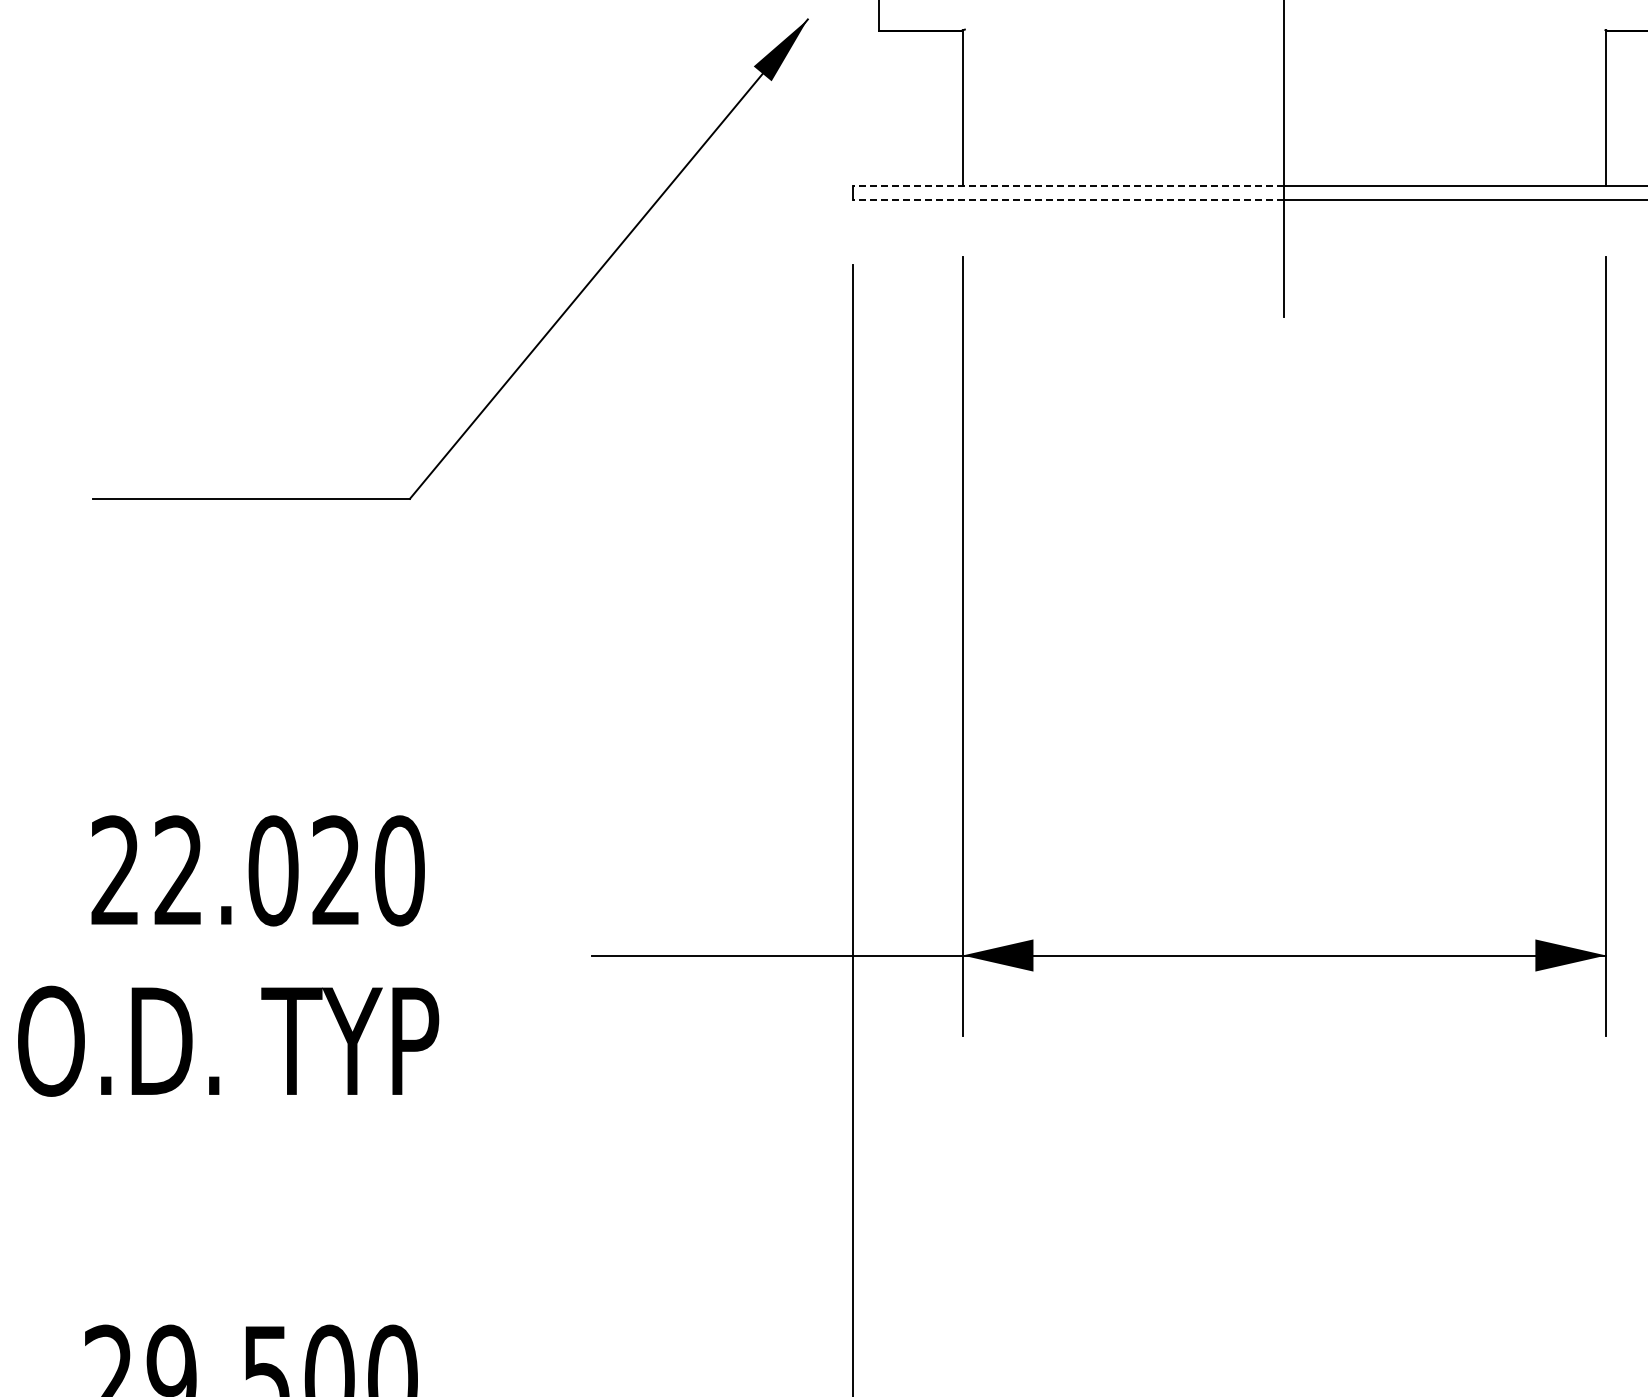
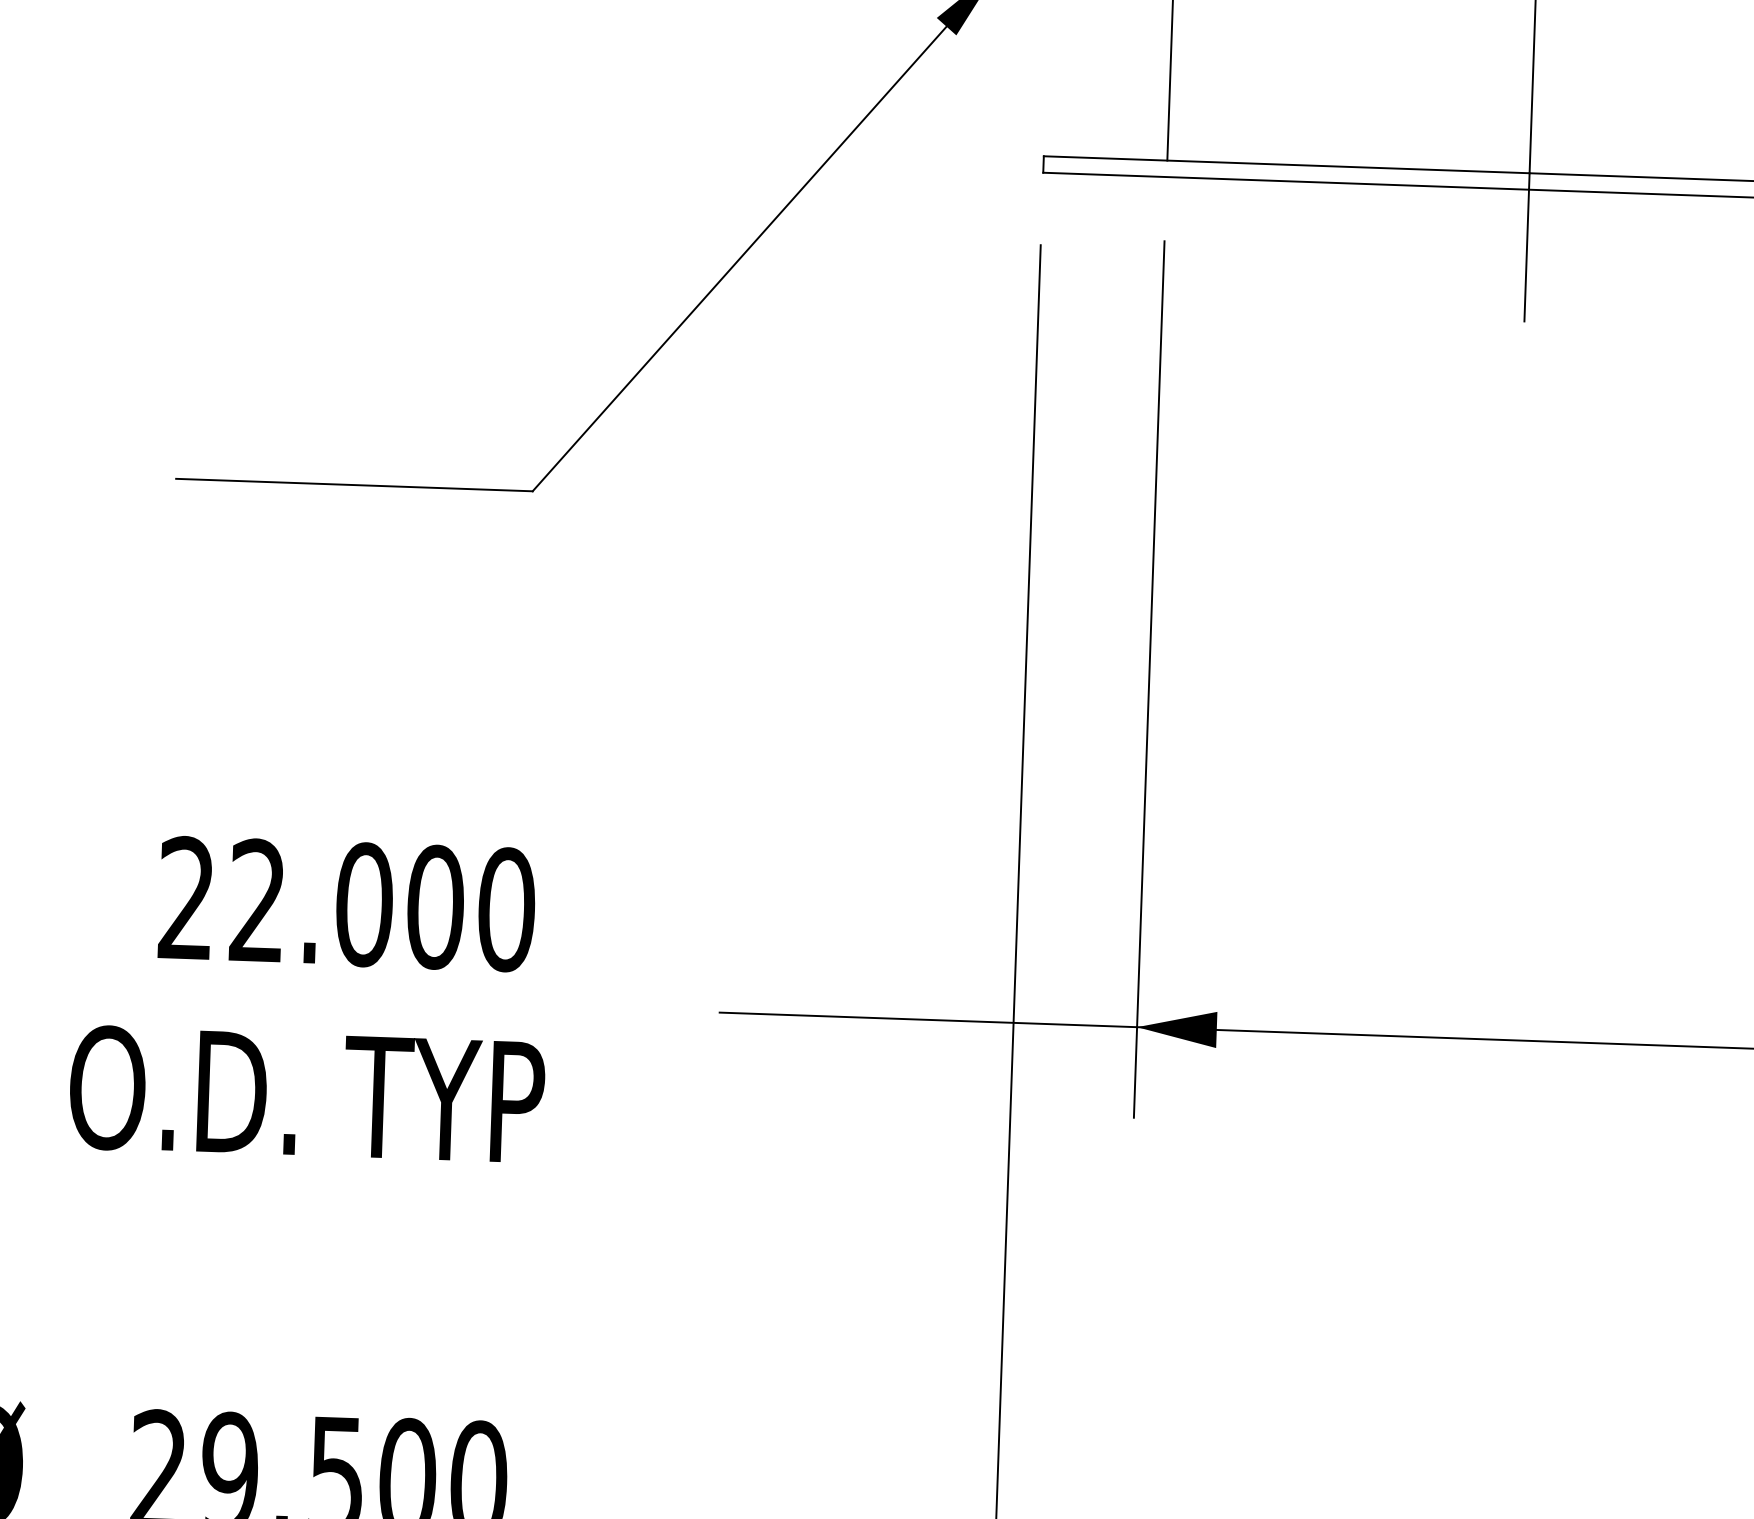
line: (1068, 185) -> (1286, 164), dashed -> solid
line: (1068, 200) -> (1285, 181), dashed -> solid
text: (336, 870) -> (435, 906), 22.020 -> 22.000

